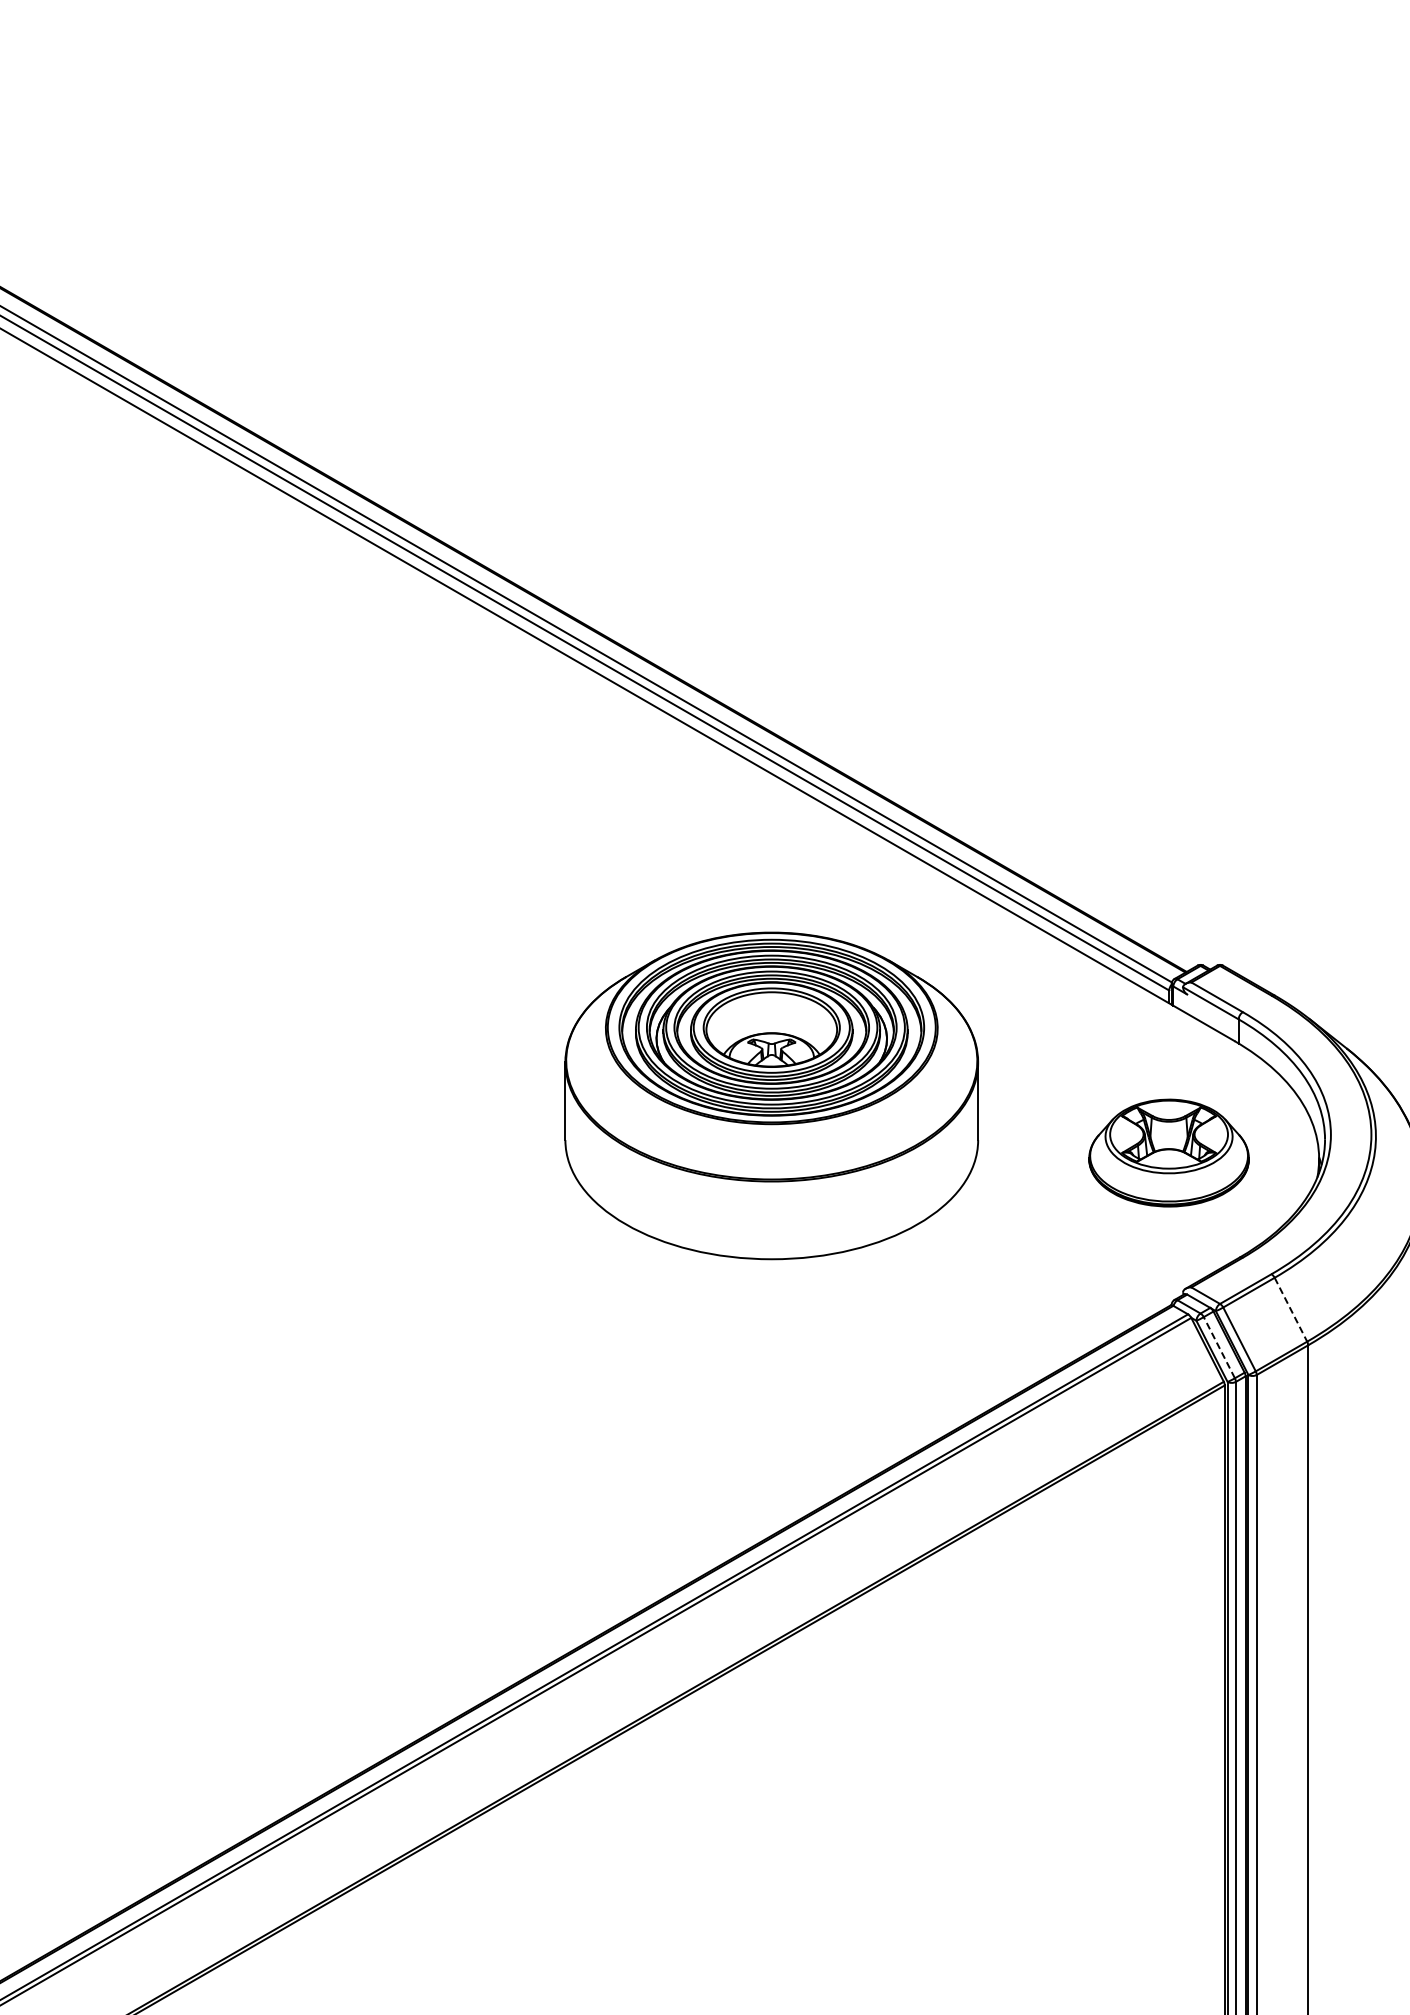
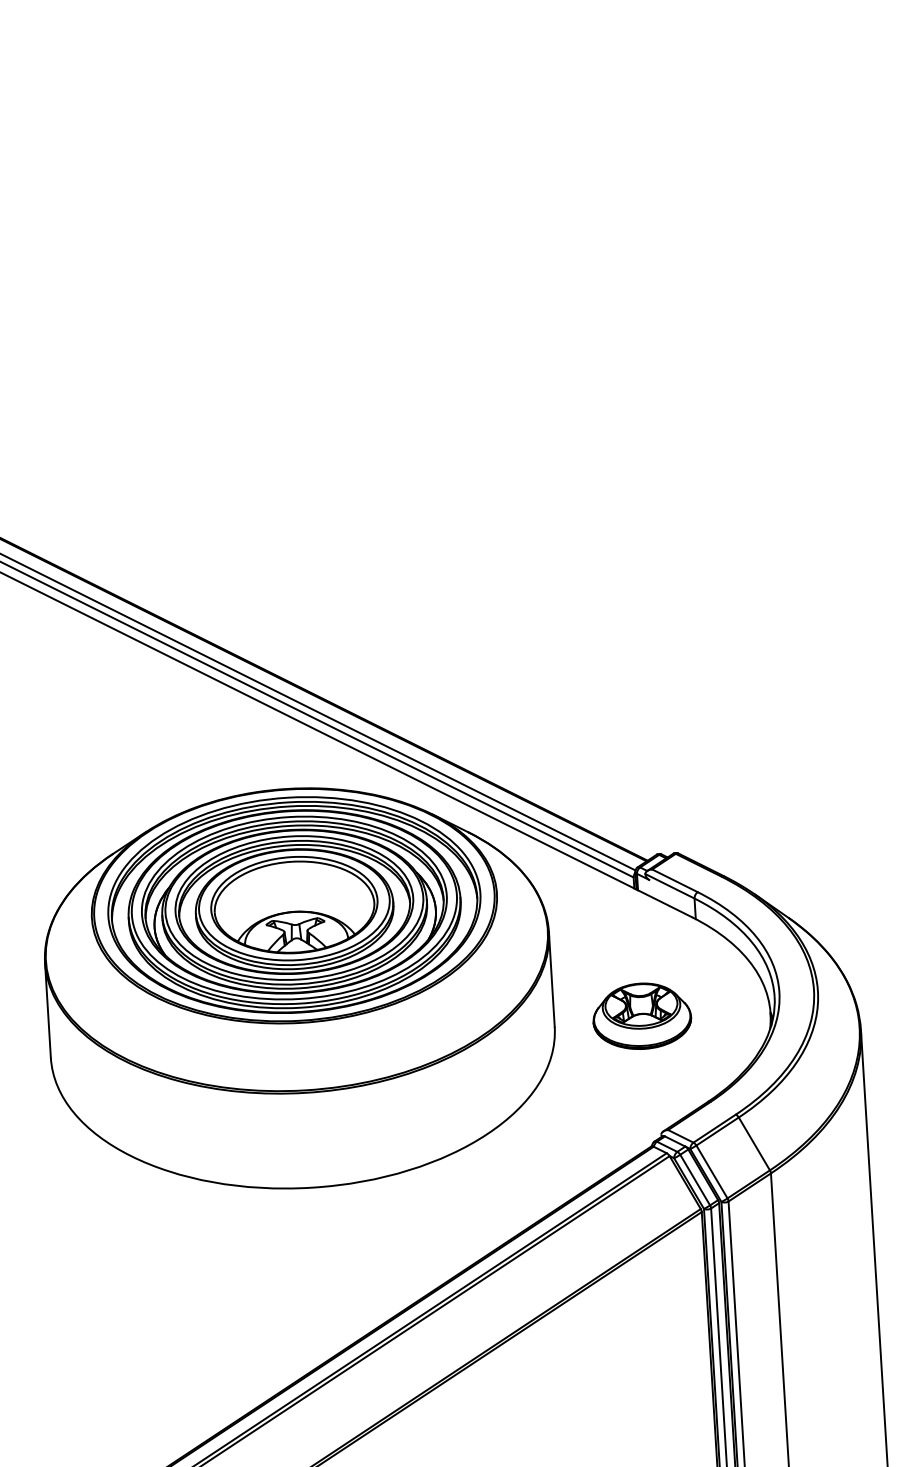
part: (771, 1095) -> (299, 987), size x1.43
part: (1169, 1152) -> (642, 1015), size x0.71
line: (1290, 1309) -> (753, 1143), dashed -> solid
line: (1219, 1347) -> (695, 1179), dashed -> solid

